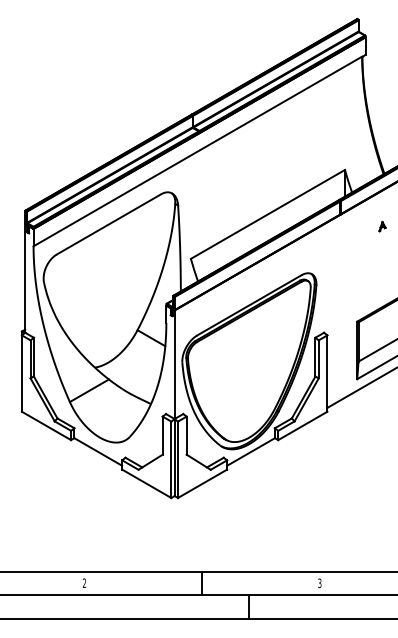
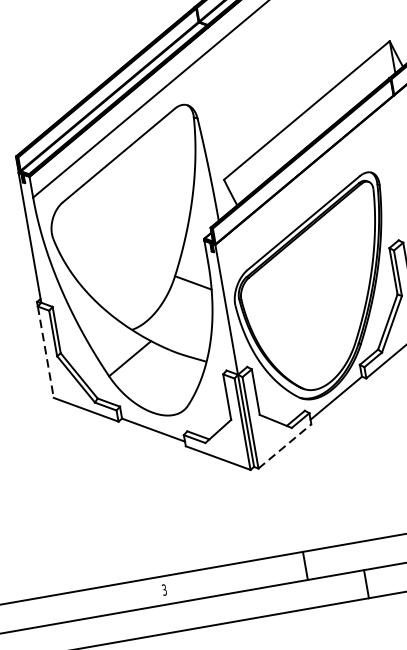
line: (21, 374) -> (45, 353), solid -> dashed
line: (202, 483) -> (284, 446), solid -> dashed
text: (84, 583) -> (164, 590), 2 -> 3

